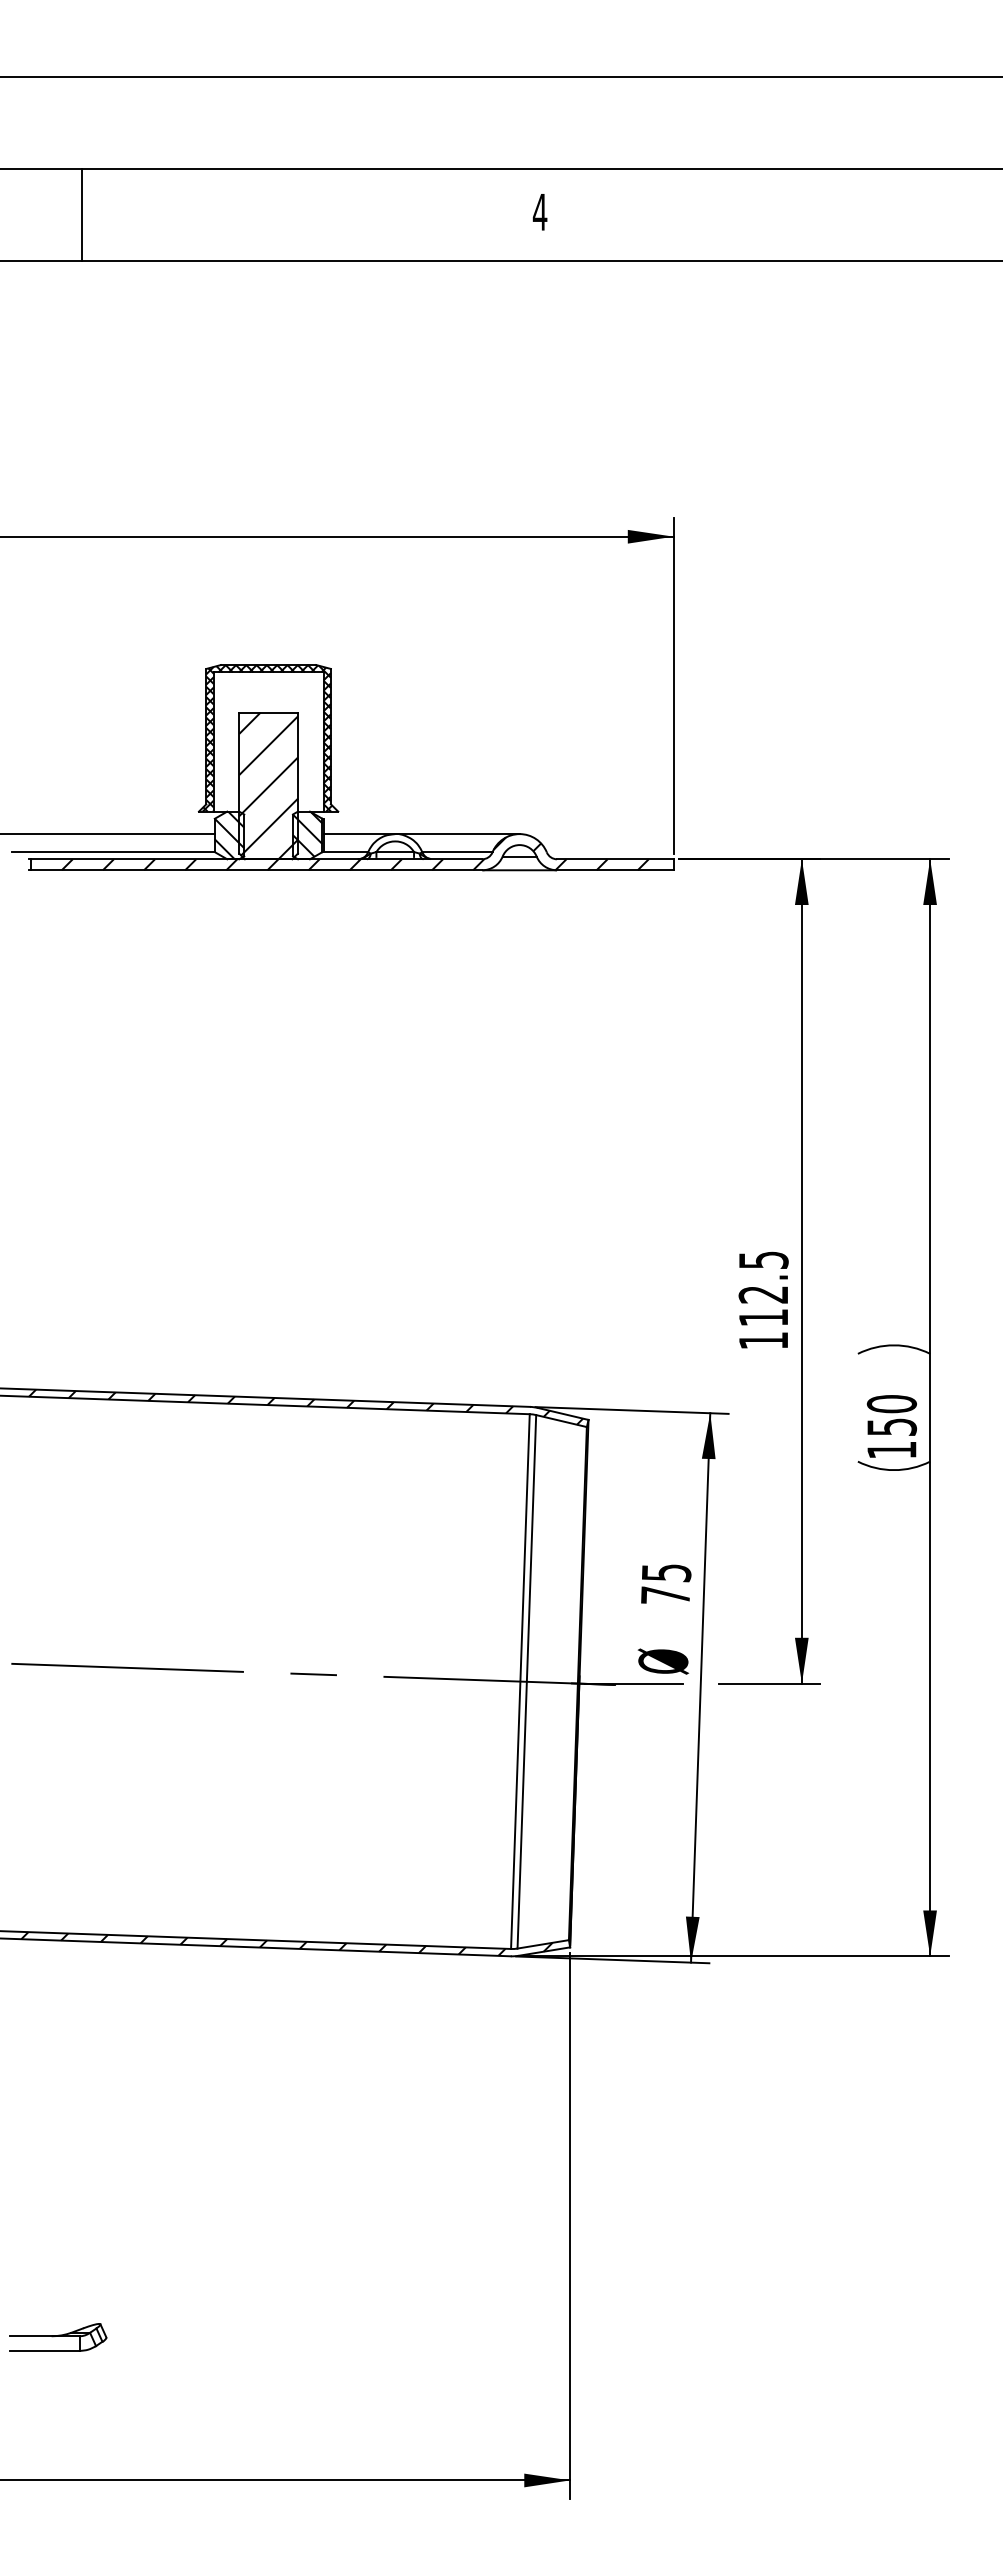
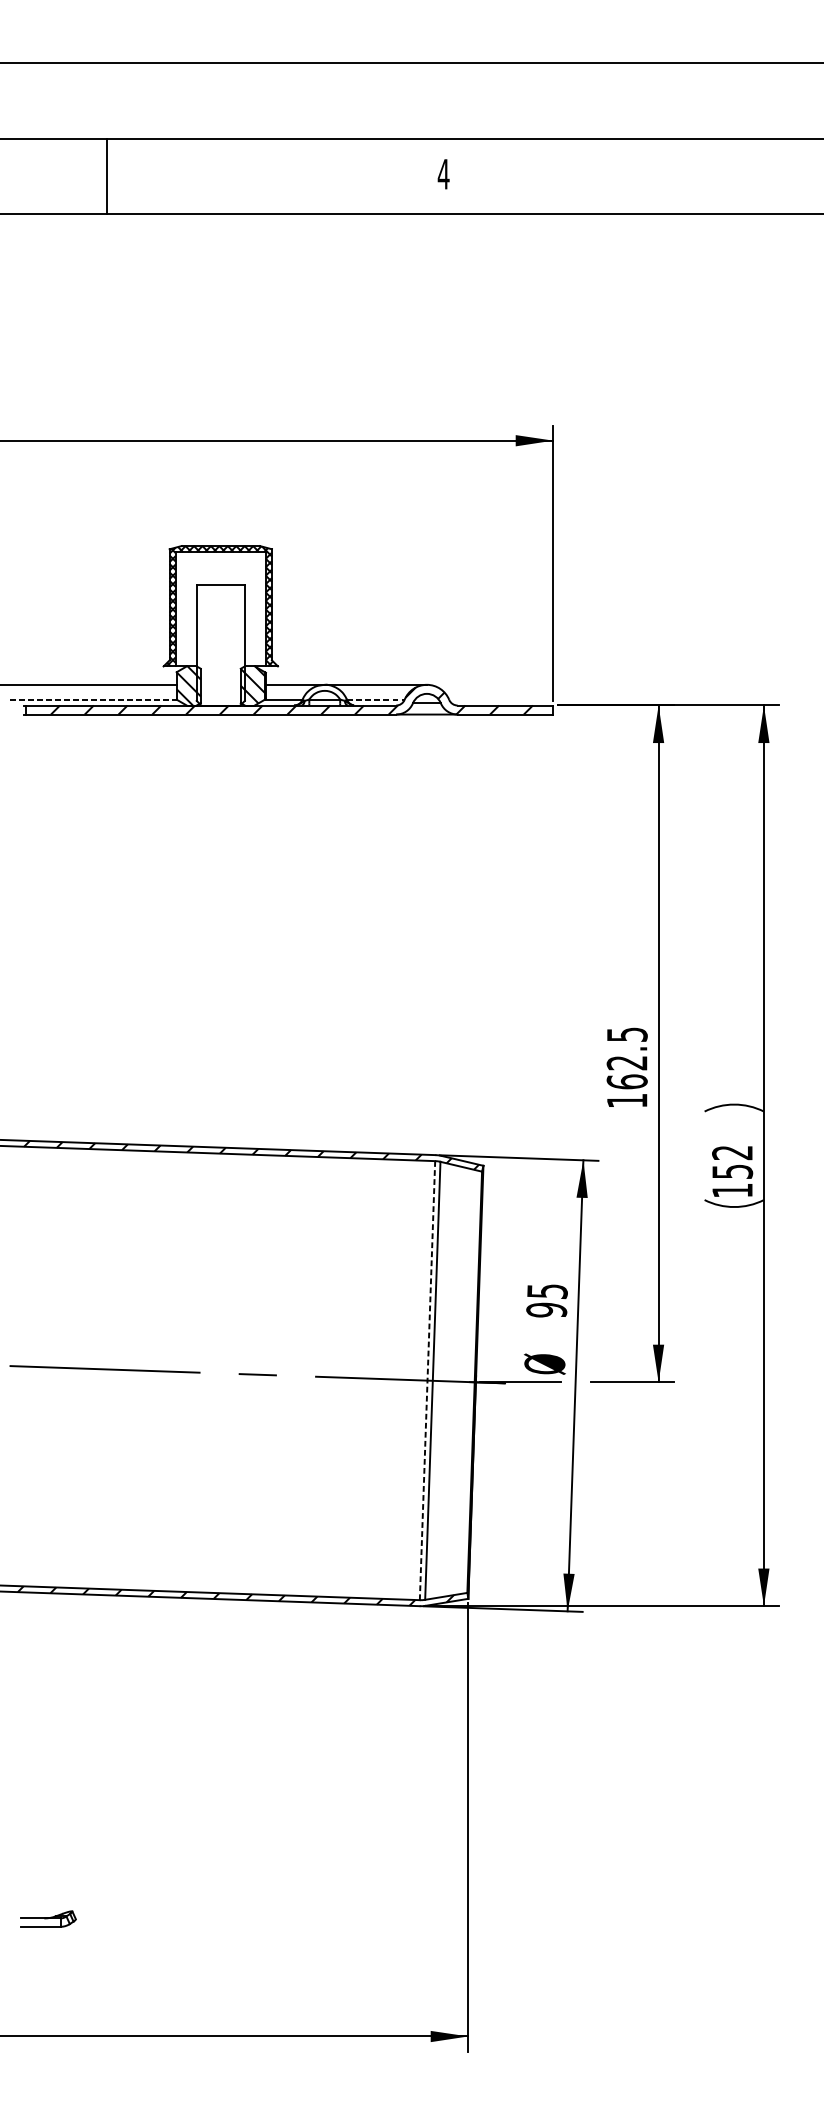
line: (81, 214) -> (106, 176), moved
hatch: (268, 785) -> (220, 644), removed
line: (113, 852) -> (93, 699), solid -> dashed
line: (457, 852) -> (375, 699), solid -> dashed
text: (763, 1317) -> (627, 1081), 112.5 -> 162.5
text: (891, 1404) -> (732, 1153), 150 -> 152
text: (665, 1595) -> (546, 1309), 75 -> 95
line: (520, 1681) -> (427, 1380), solid -> dashed
part: (58, 2337) -> (48, 1919), size x0.7

